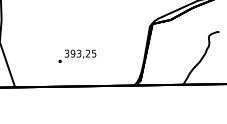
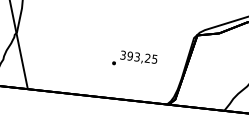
text: (77, 55) -> (135, 58), moved

